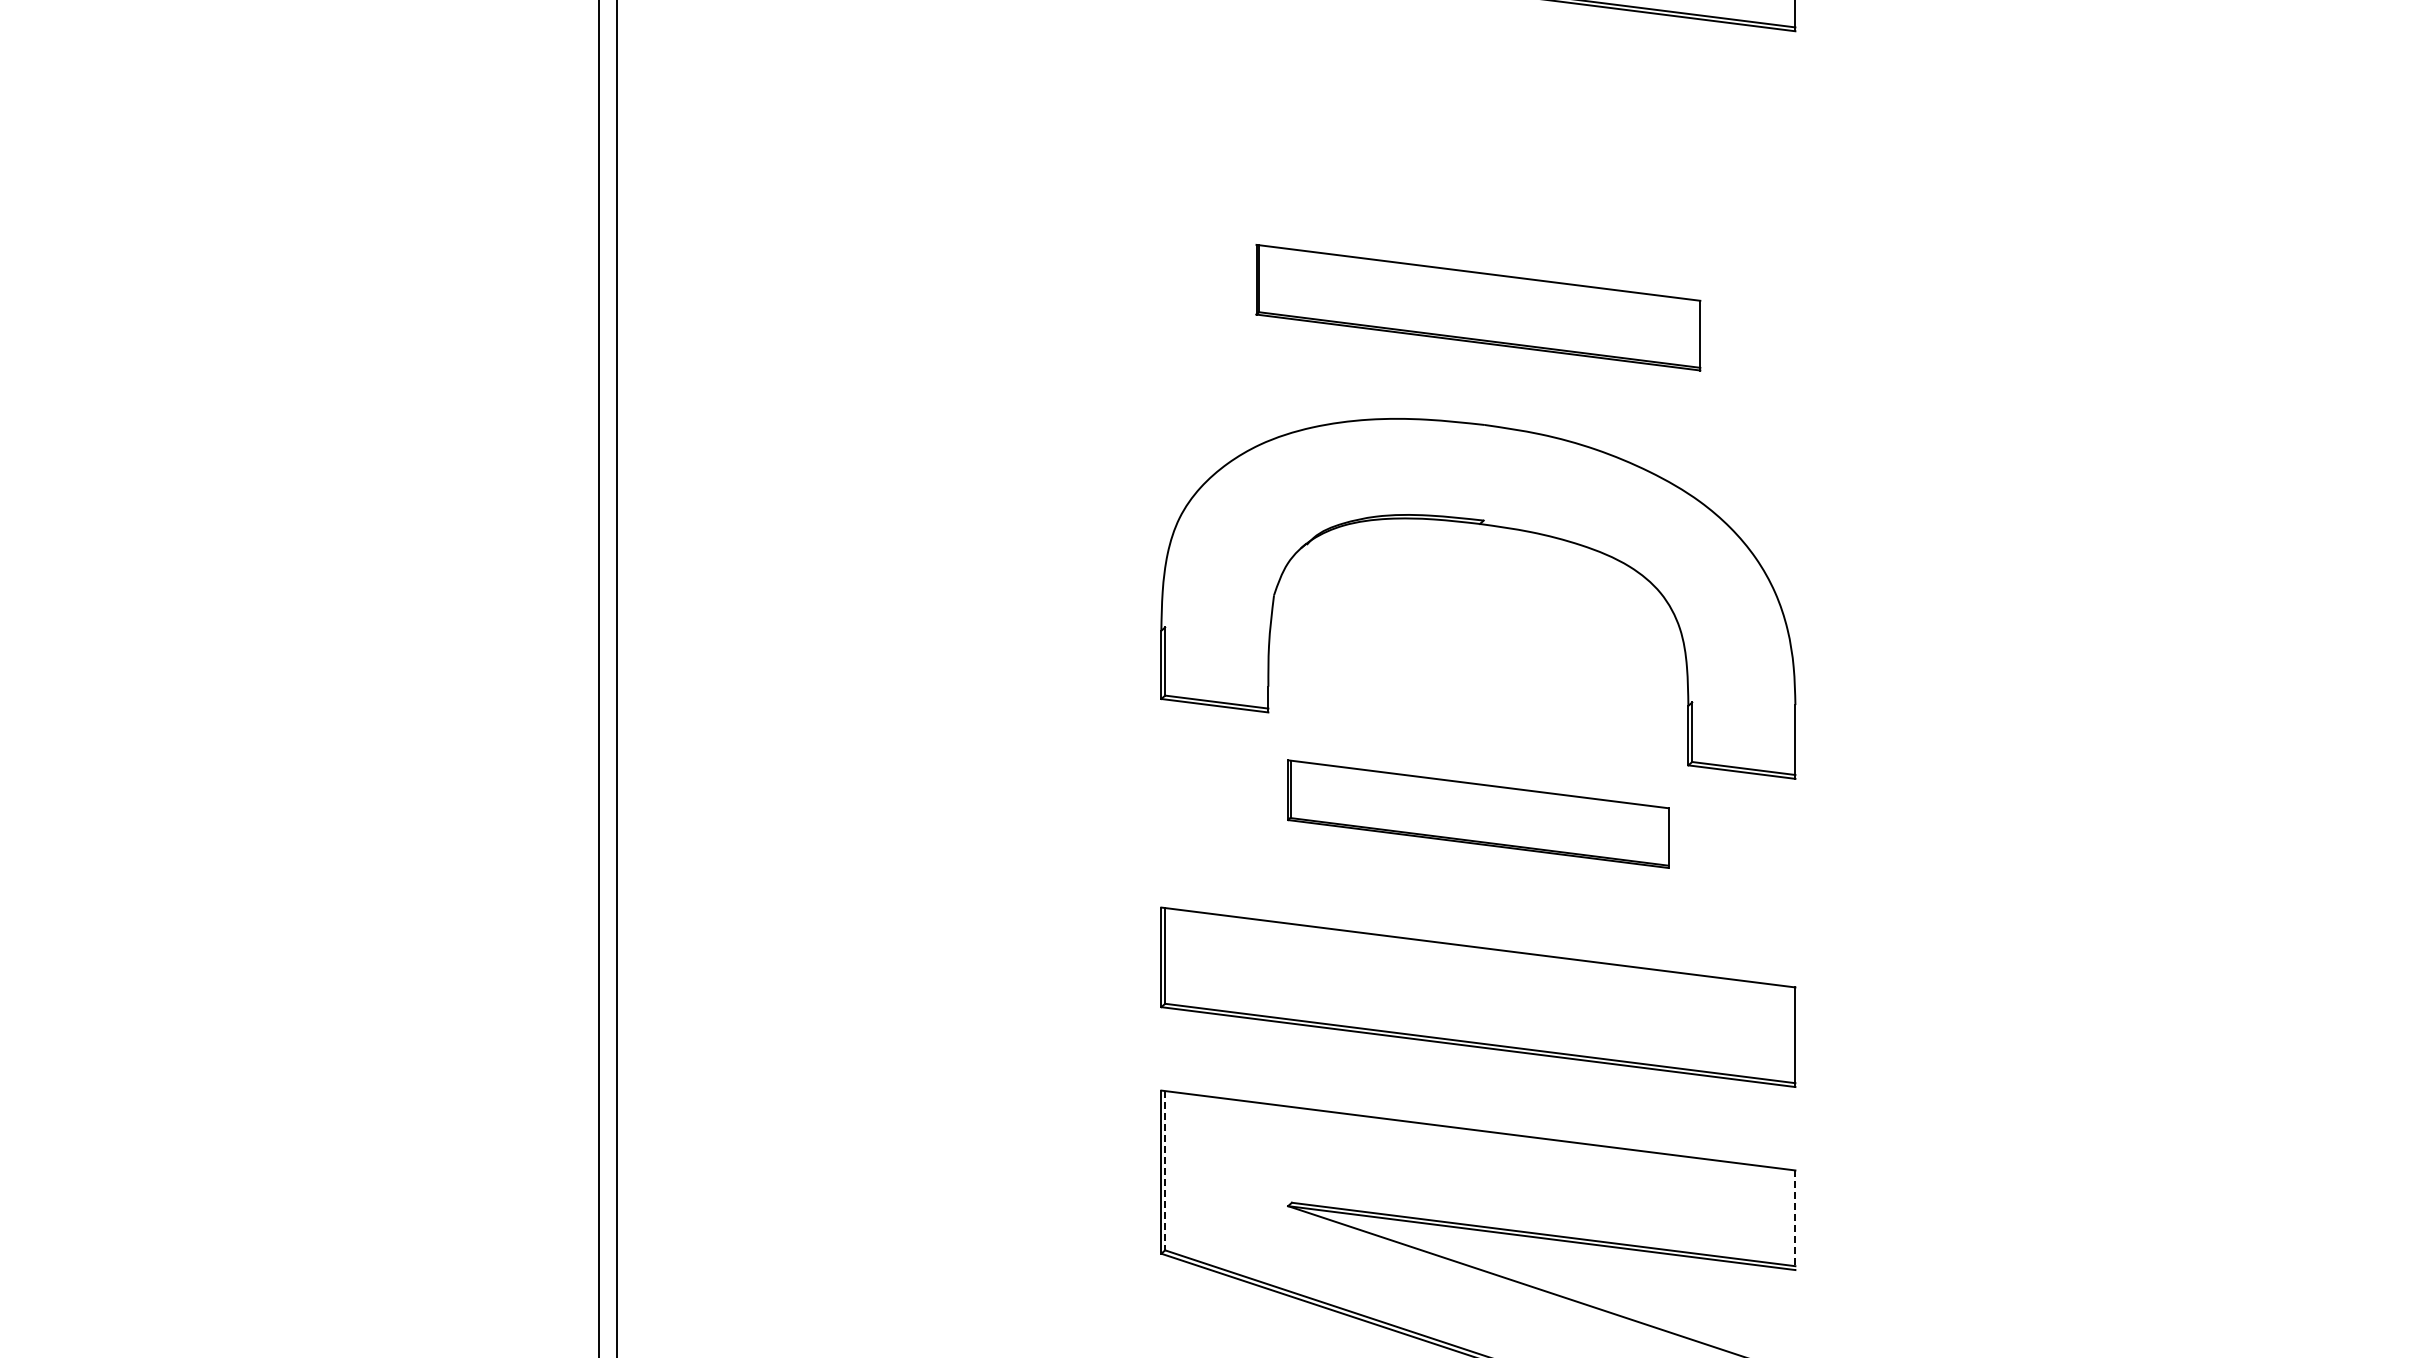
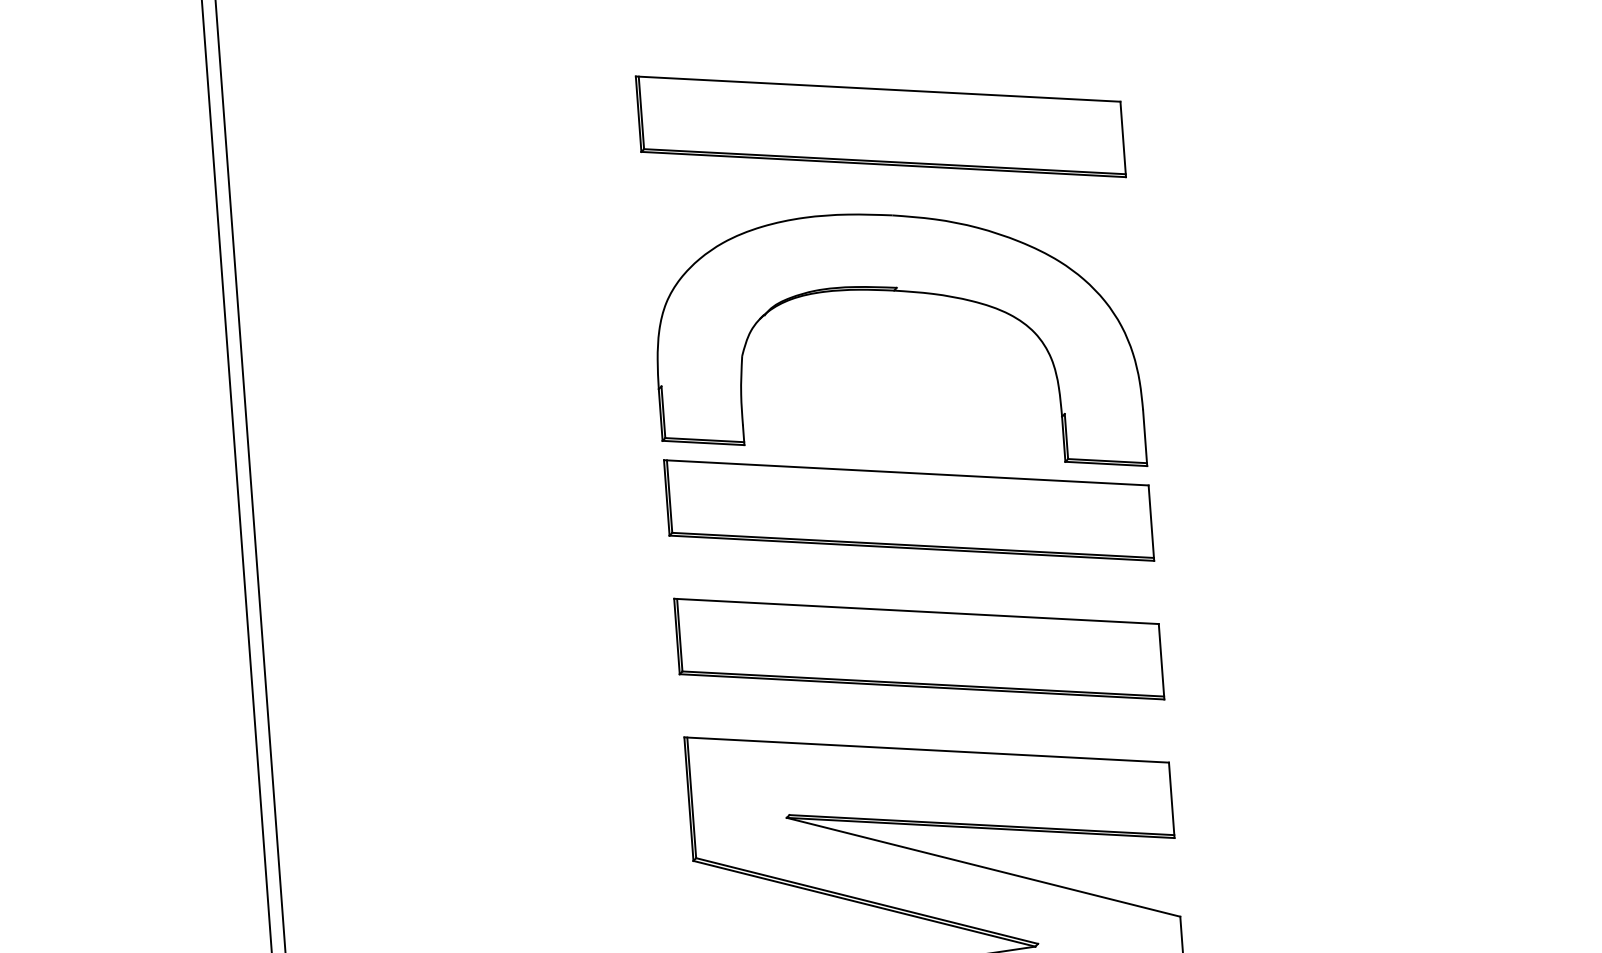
part: (1478, 307) -> (881, 126), size x1.43
part: (1478, 813) -> (909, 509), size x1.67
line: (1165, 1170) -> (691, 797), dashed -> solid
line: (1795, 1220) -> (1171, 800), dashed -> solid

